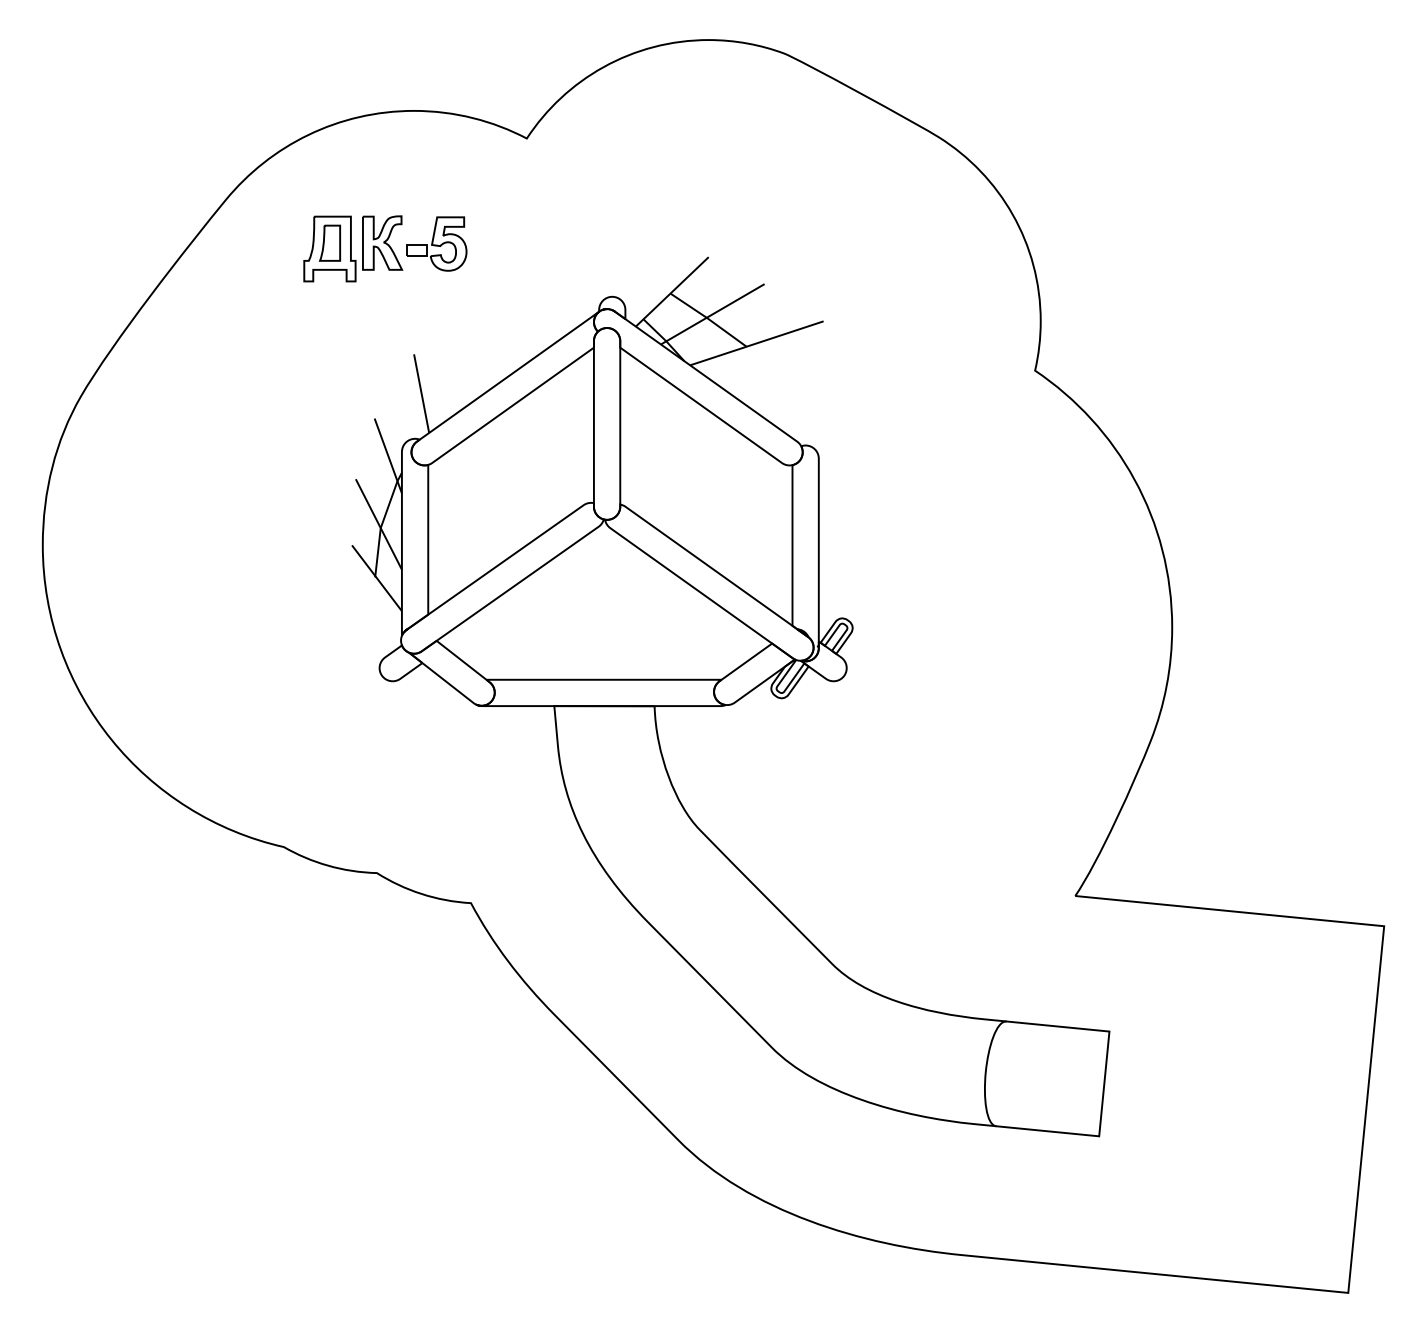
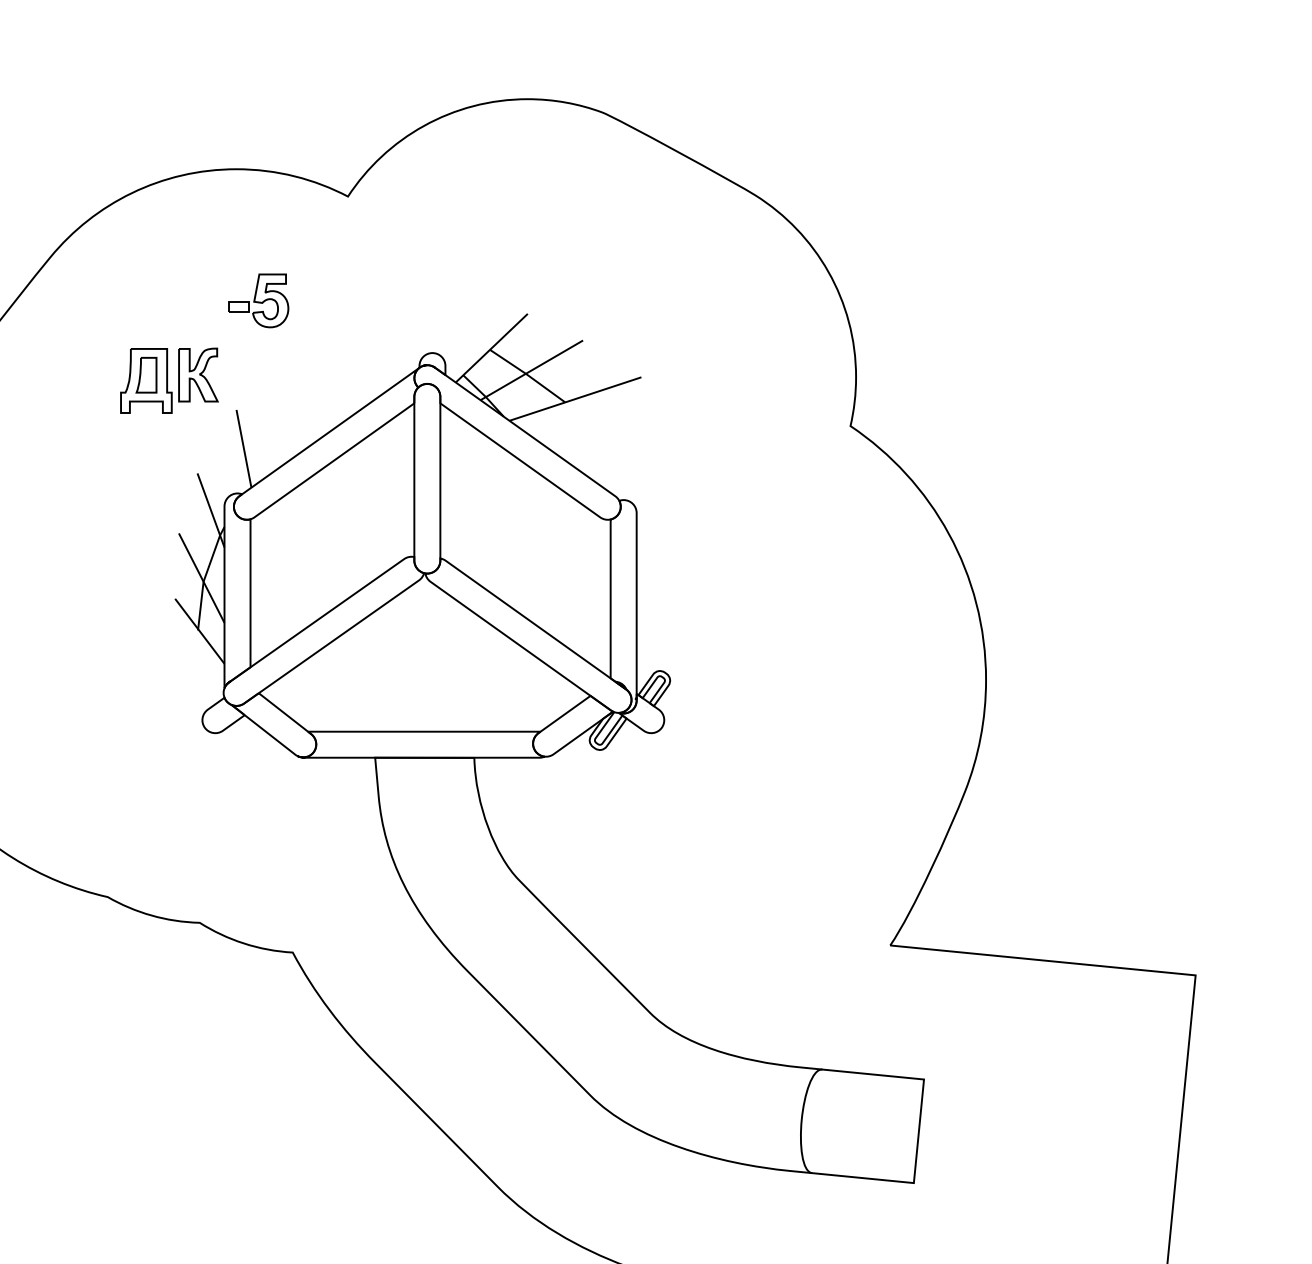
part: (353, 248) -> (169, 380), moved

